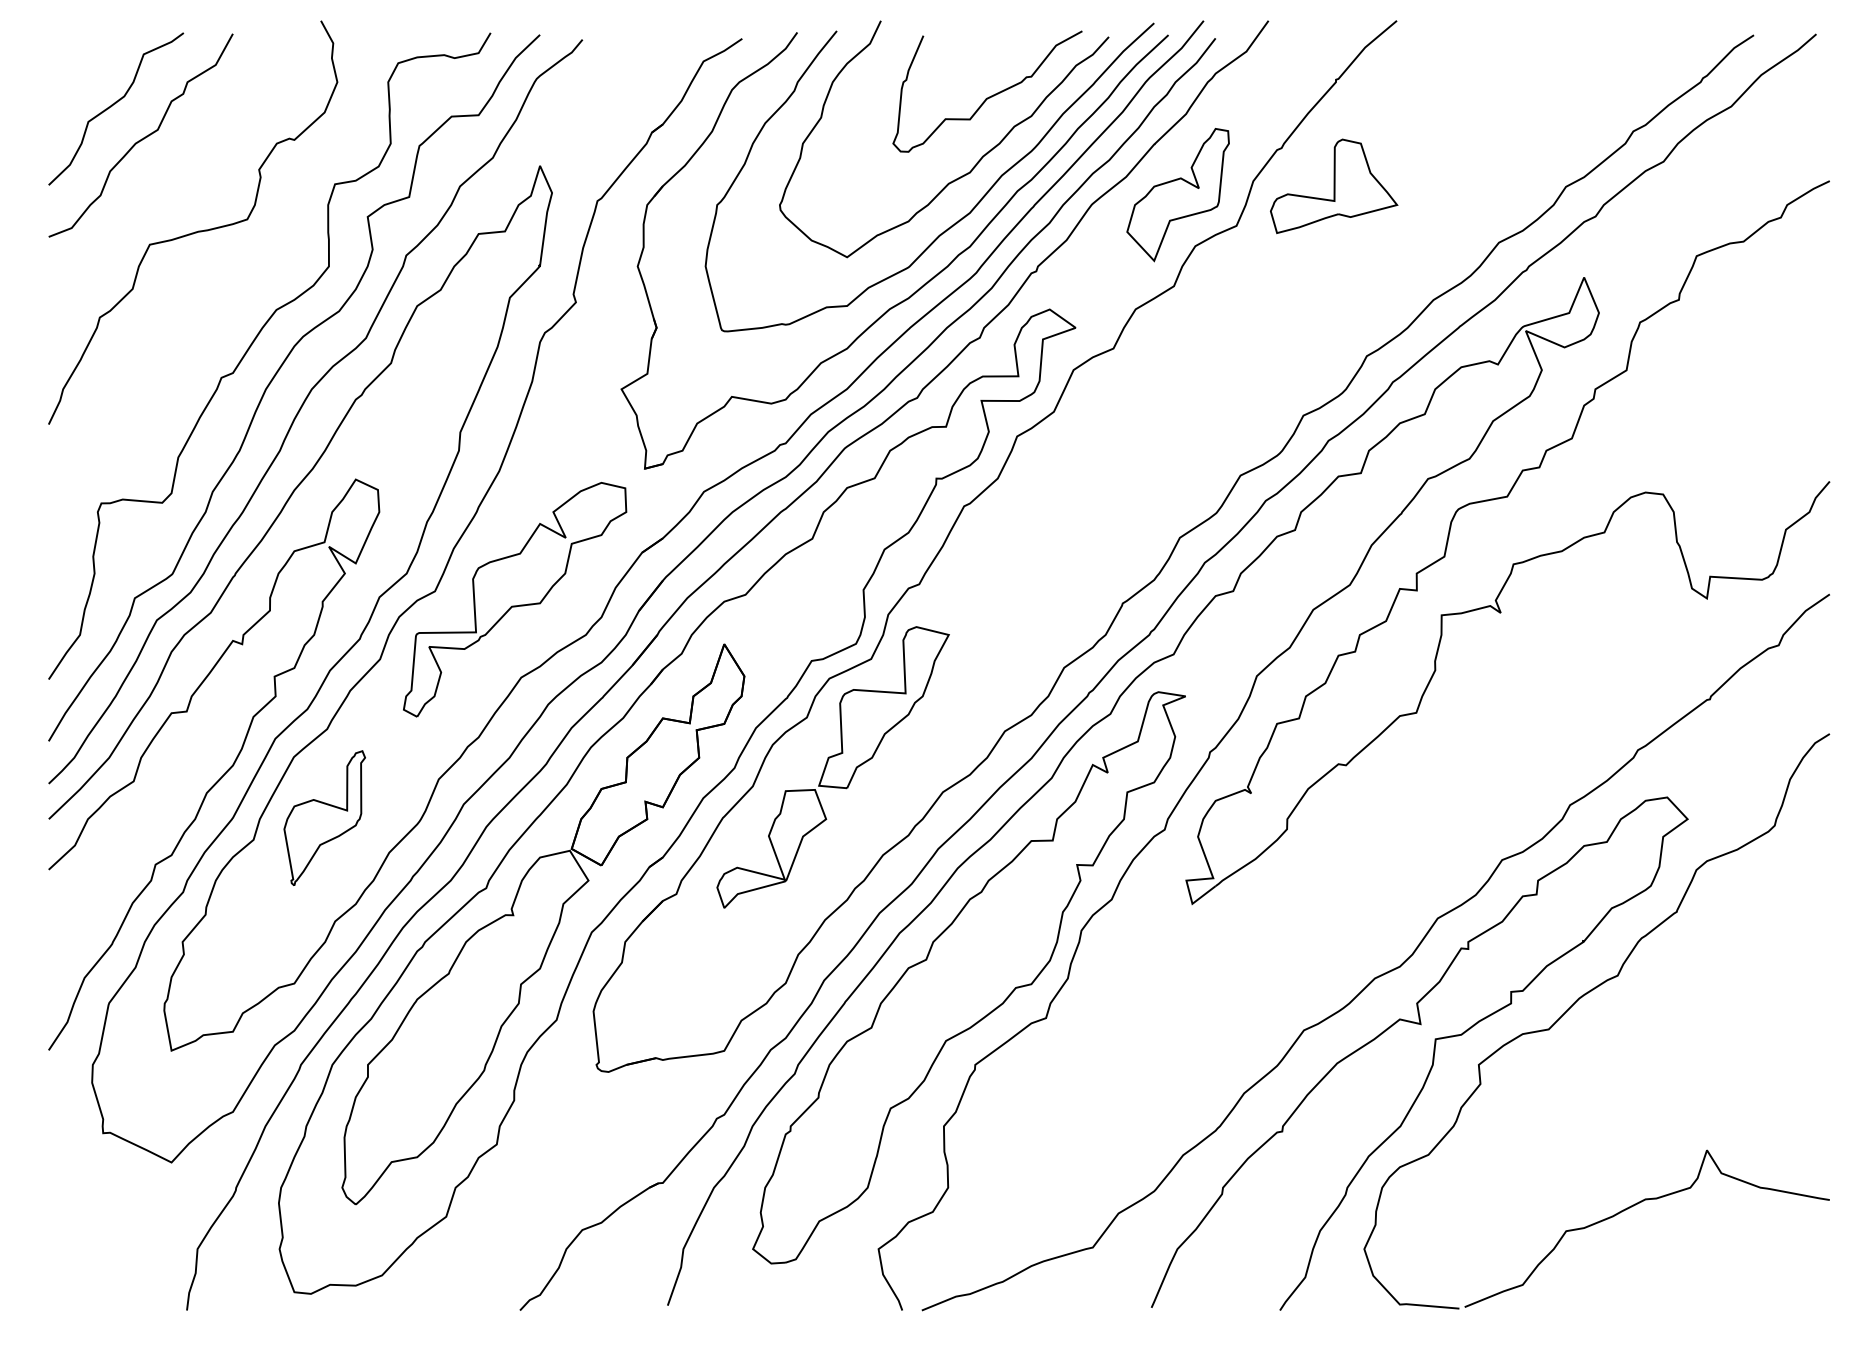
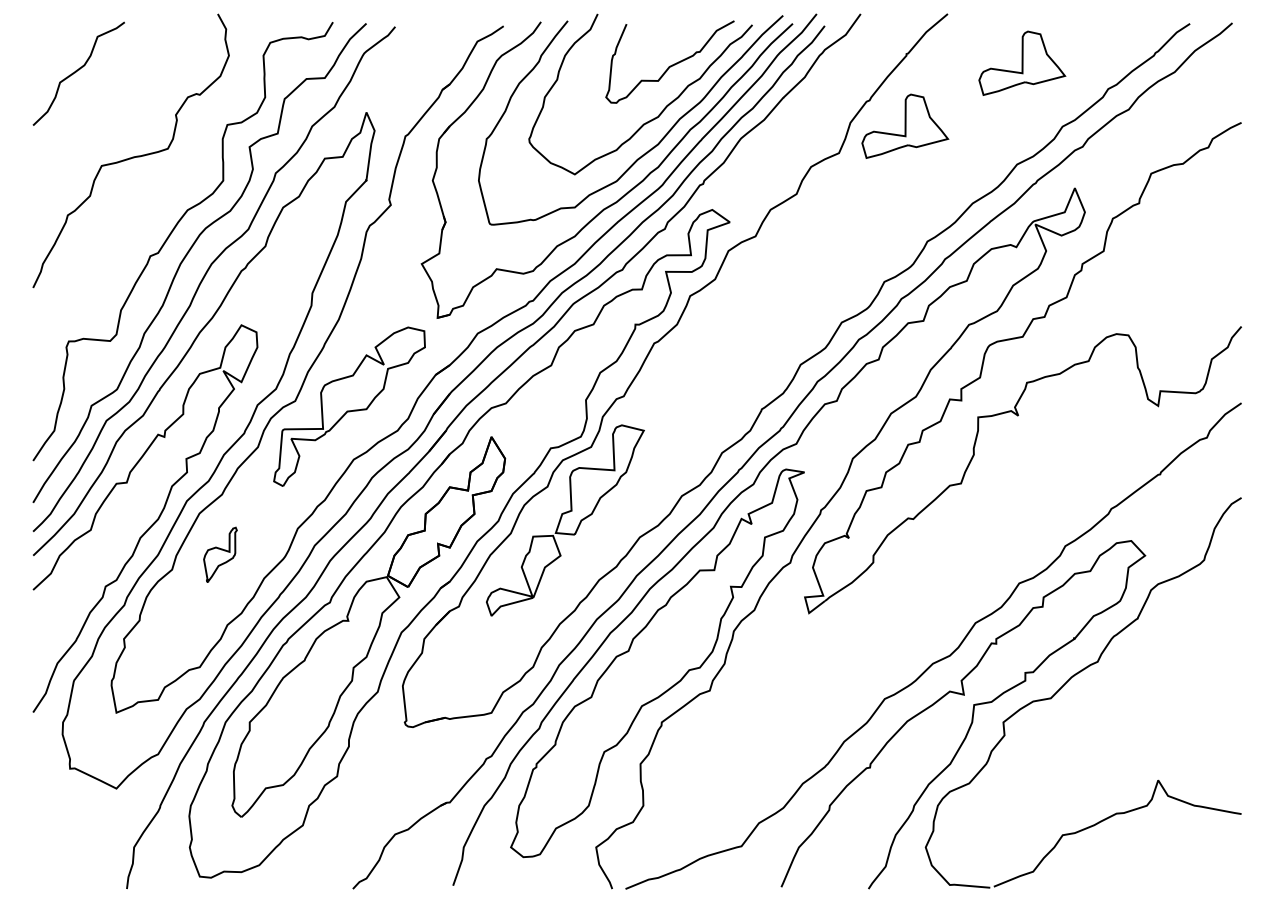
part: (1506, 92) -> (1022, 62), added
curve: (143, 136) -> (97, 92), removed
part: (1178, 195) -> (799, 132), removed
part: (324, 817) -> (220, 554), size x0.6

